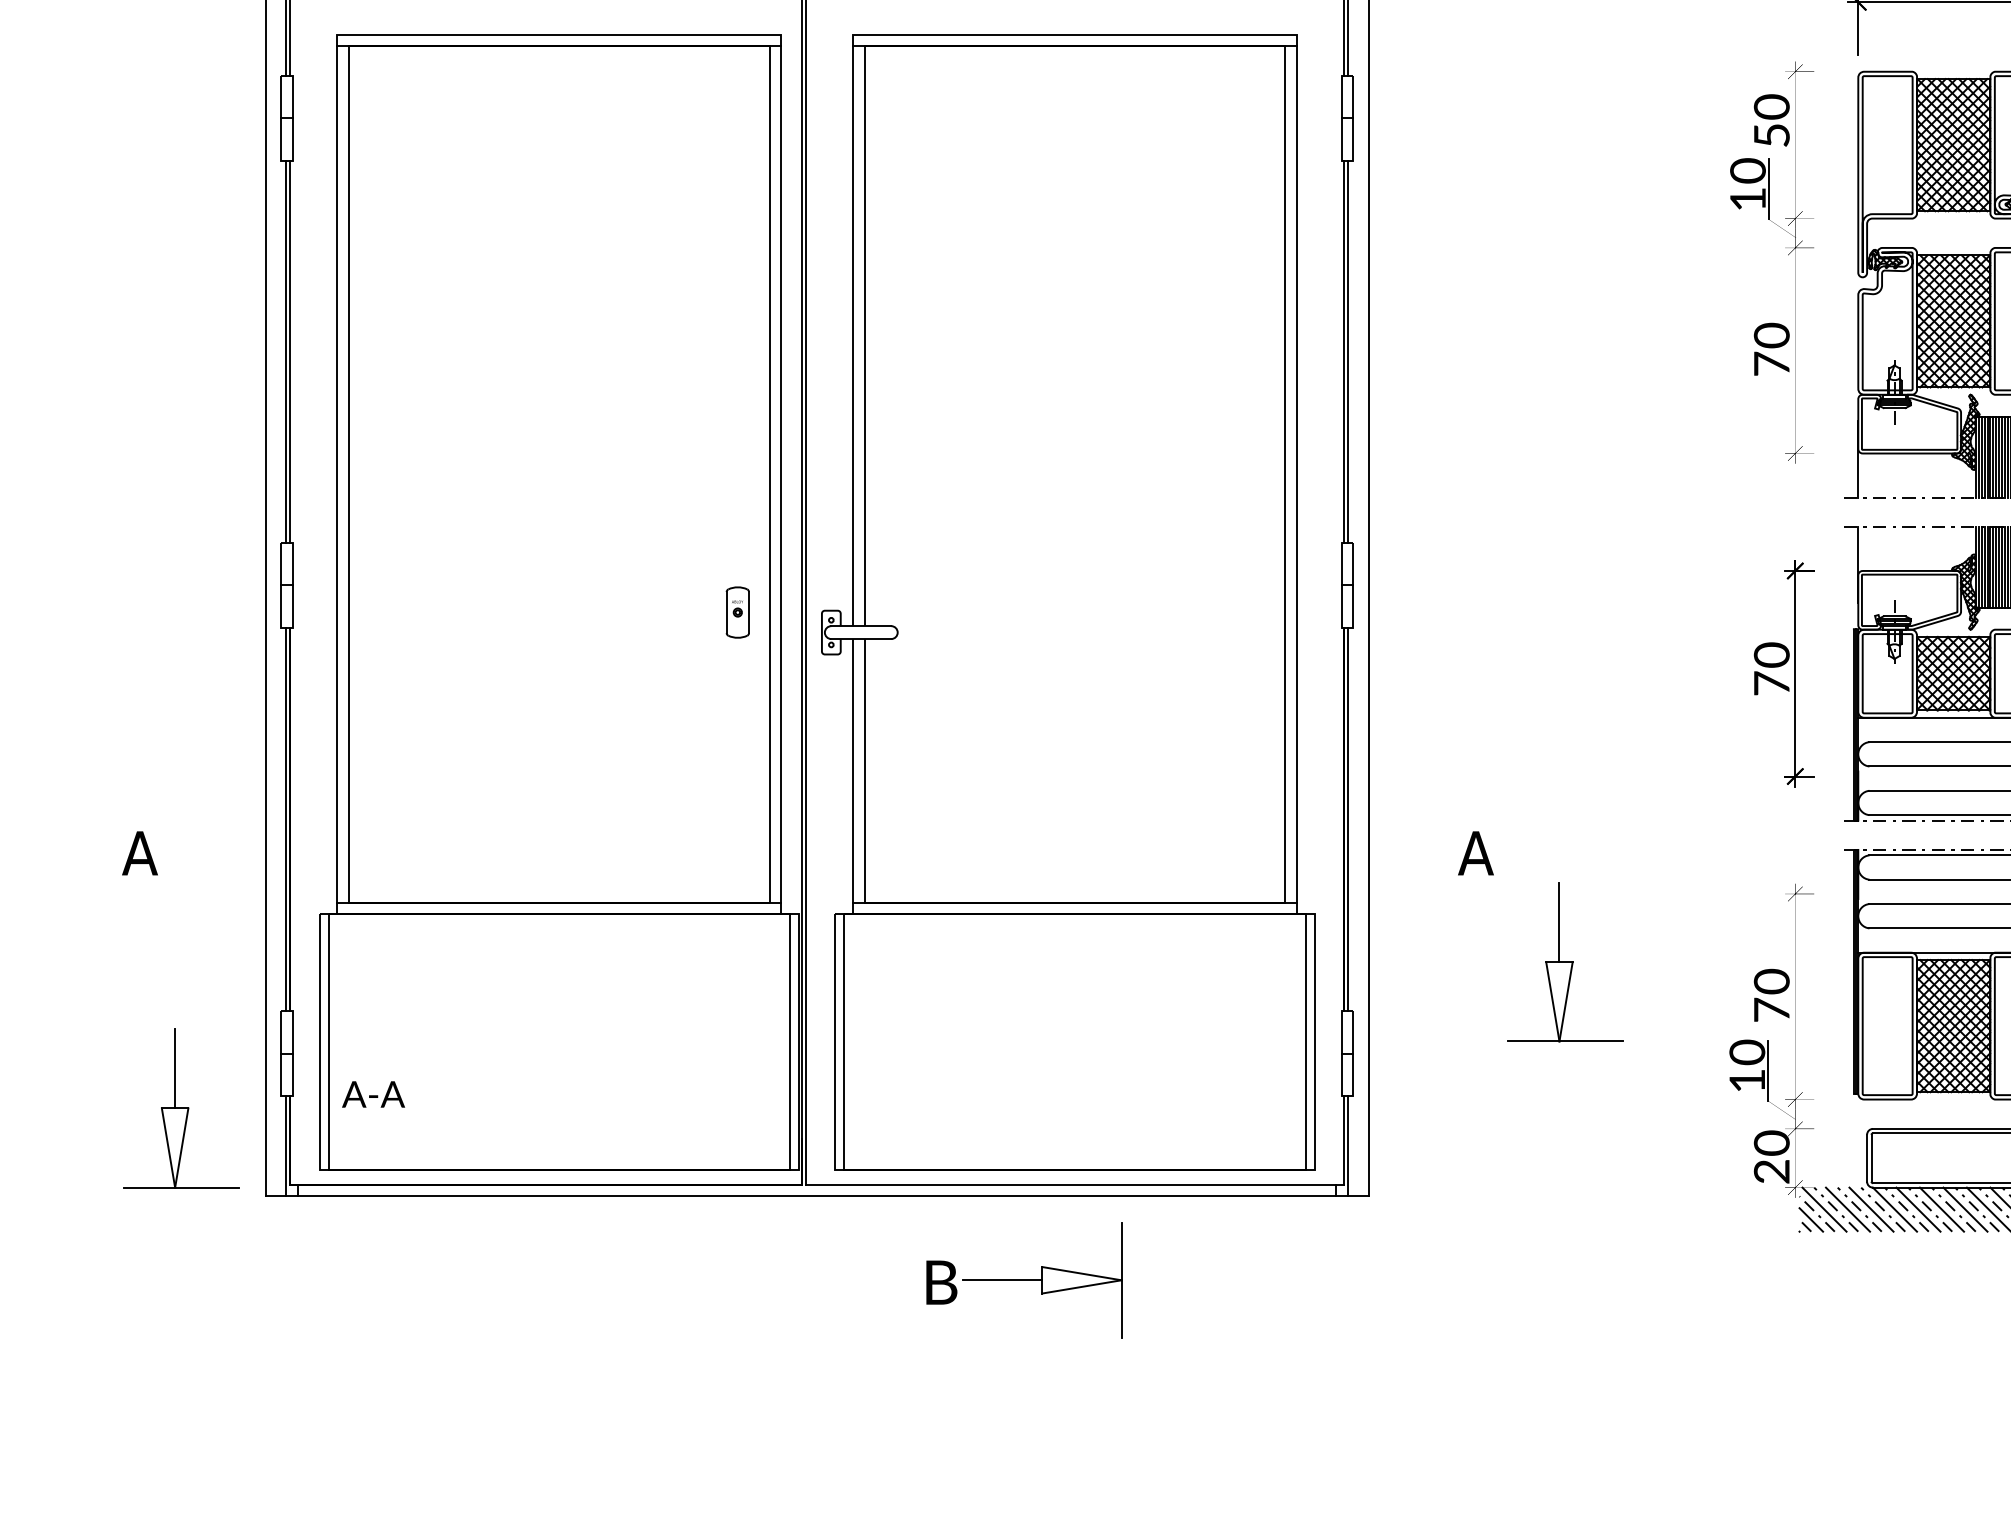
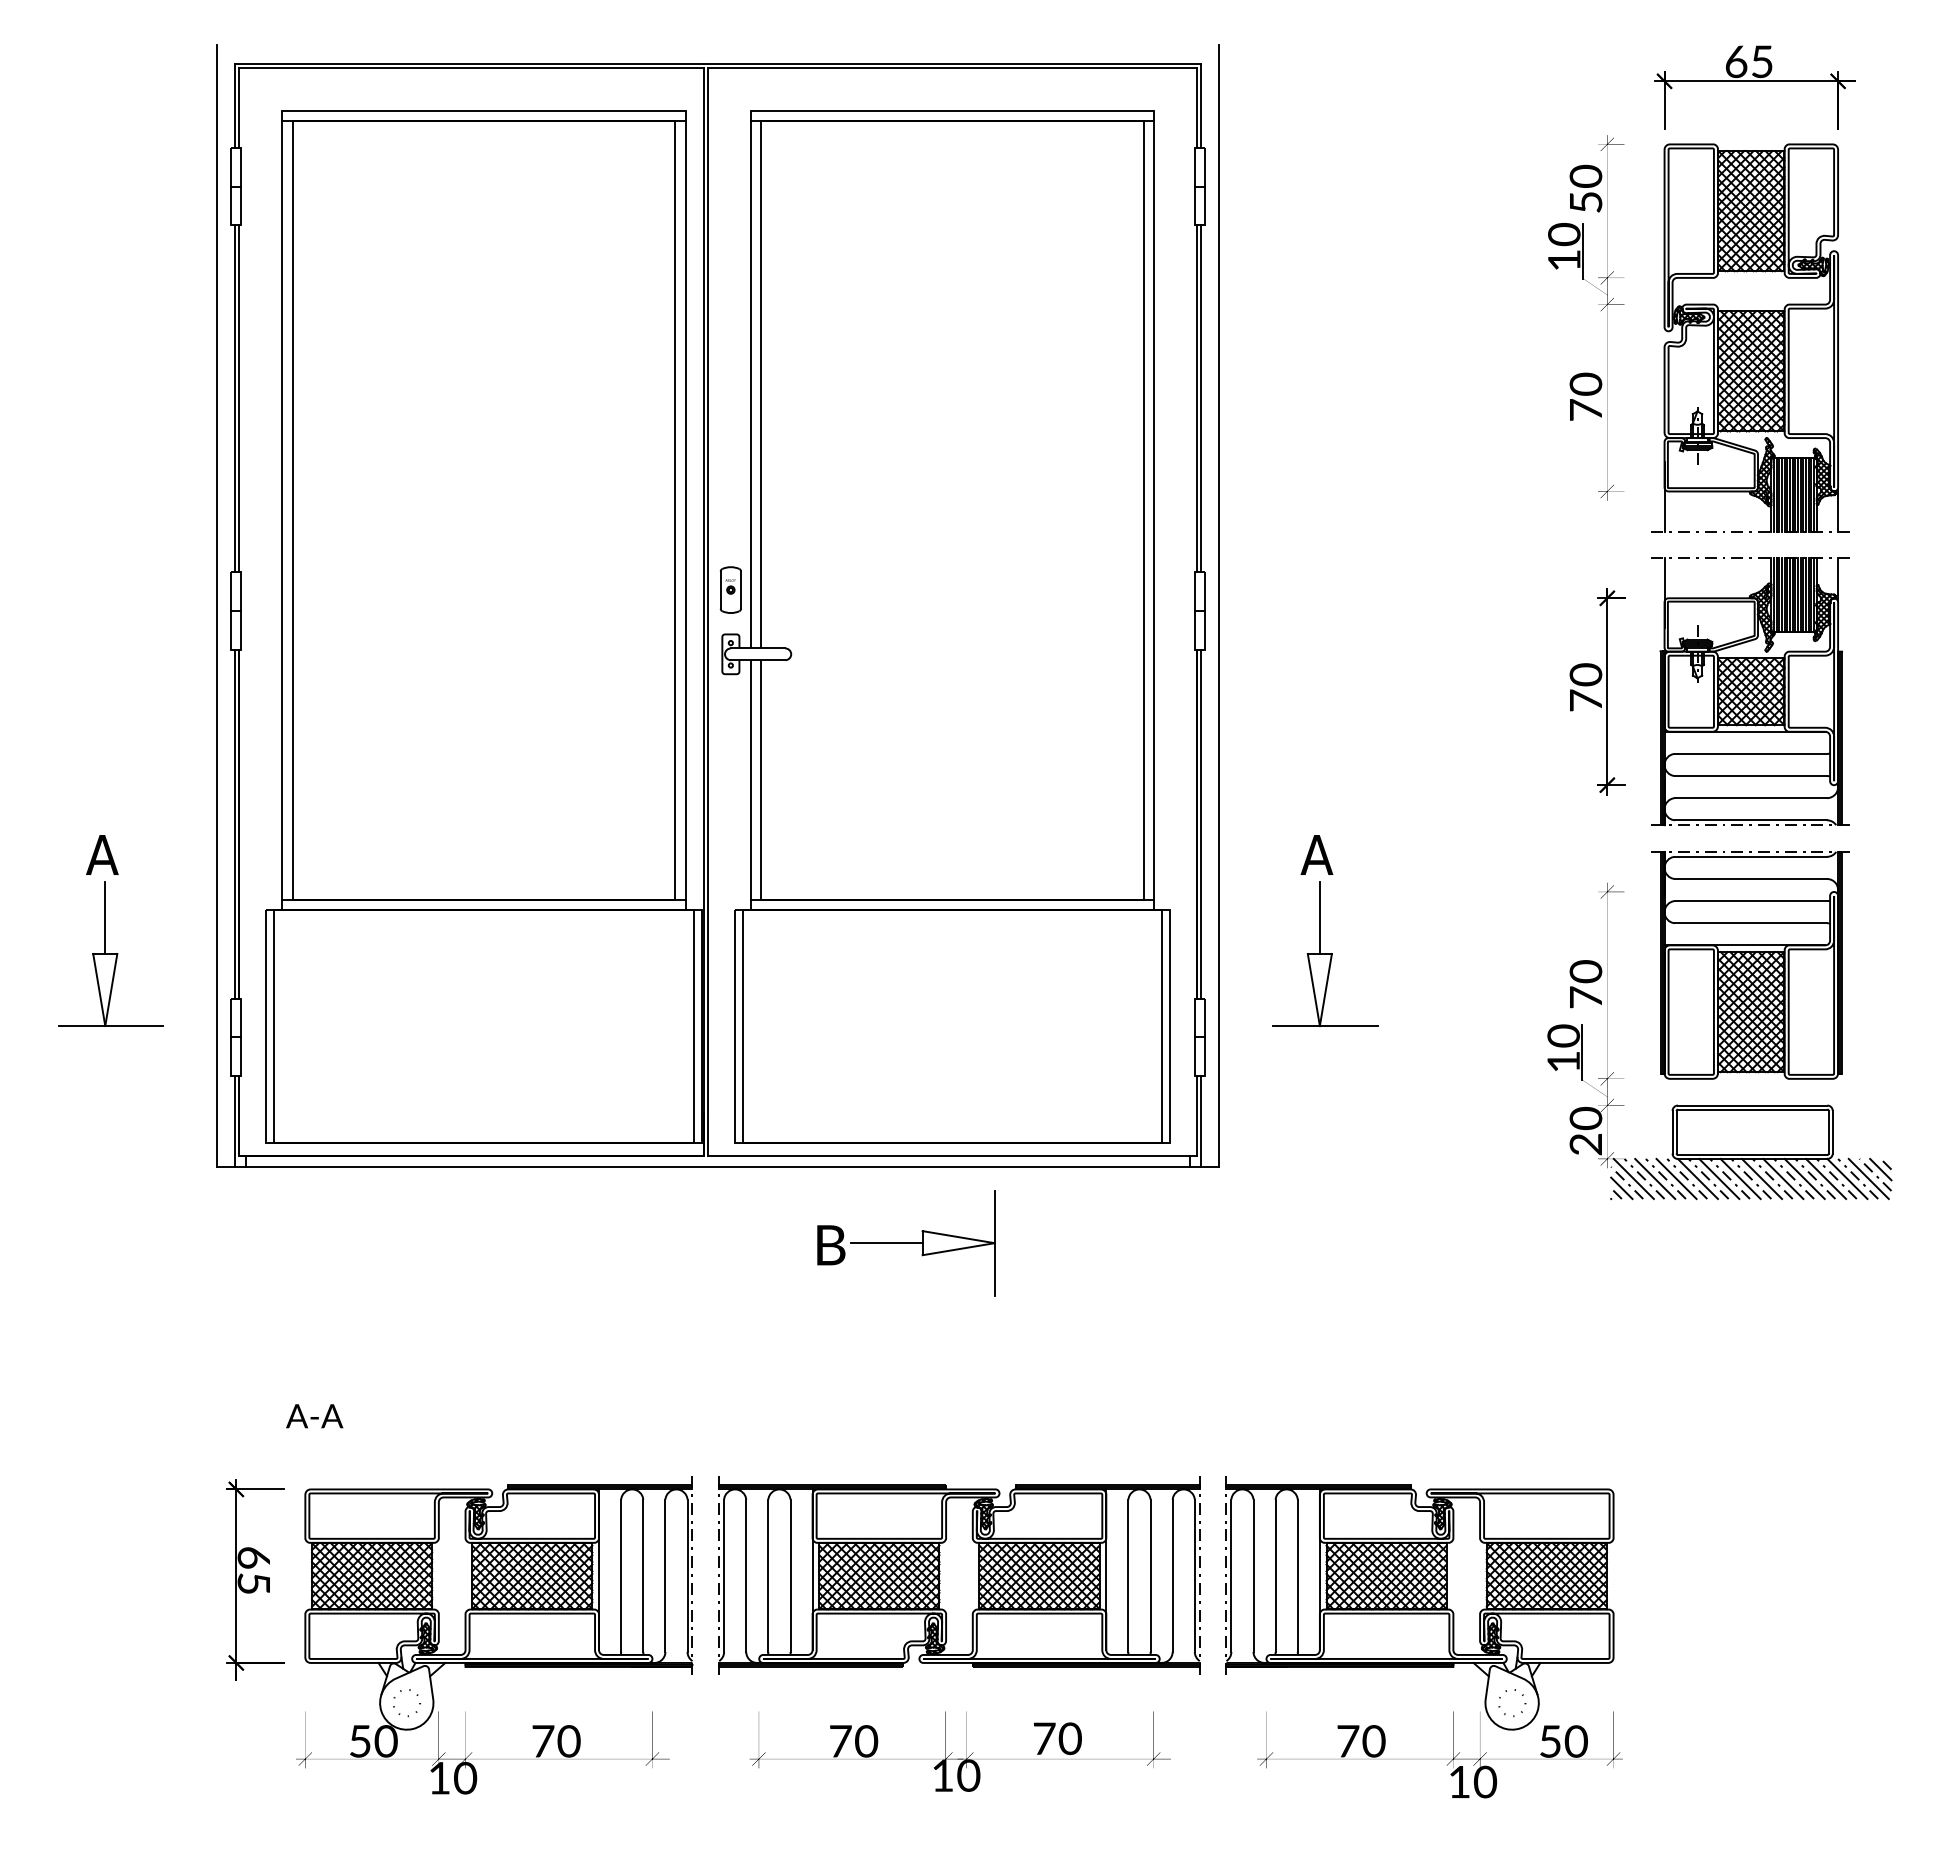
part: (737, 611) -> (730, 589), moved
part: (1565, 961) -> (1325, 953), moved
text: (373, 1094) -> (314, 1416), moved
part: (180, 1107) -> (110, 953), moved

